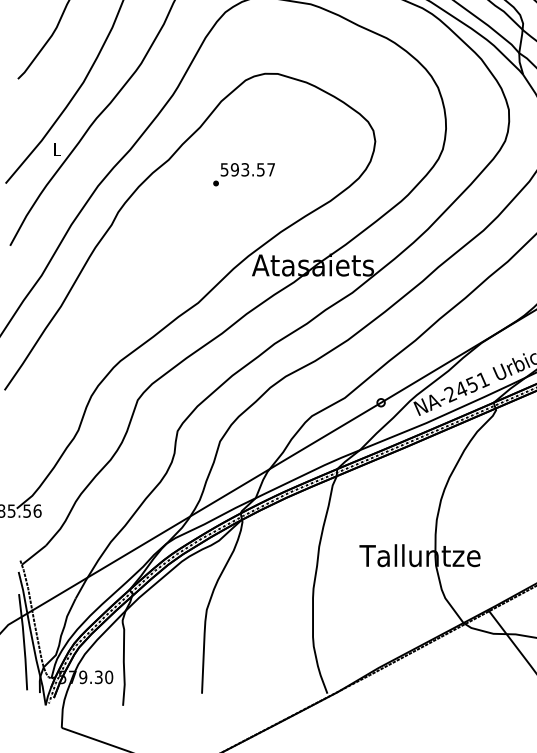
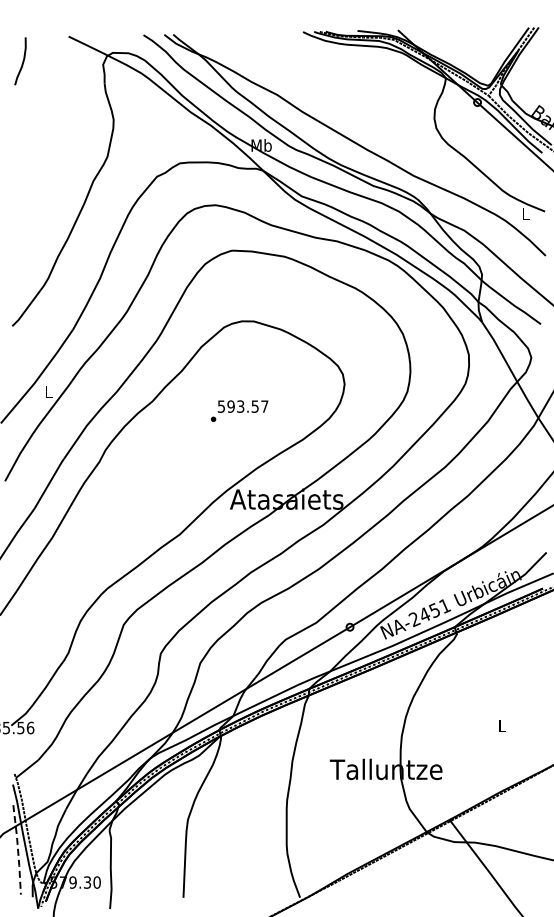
text: (243, 173) -> (239, 410), moved
line: (24, 642) -> (18, 850), solid -> dashed

